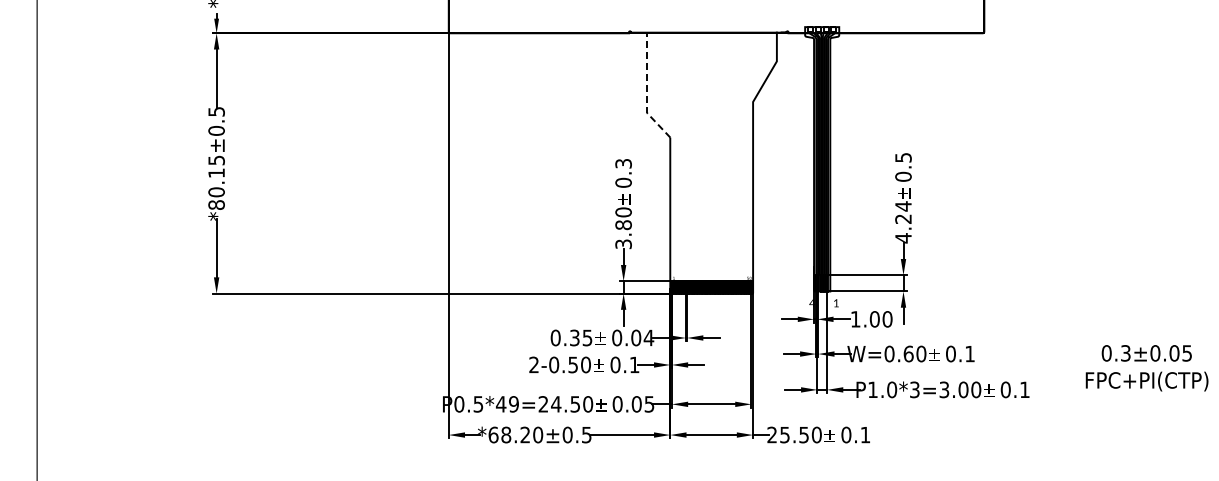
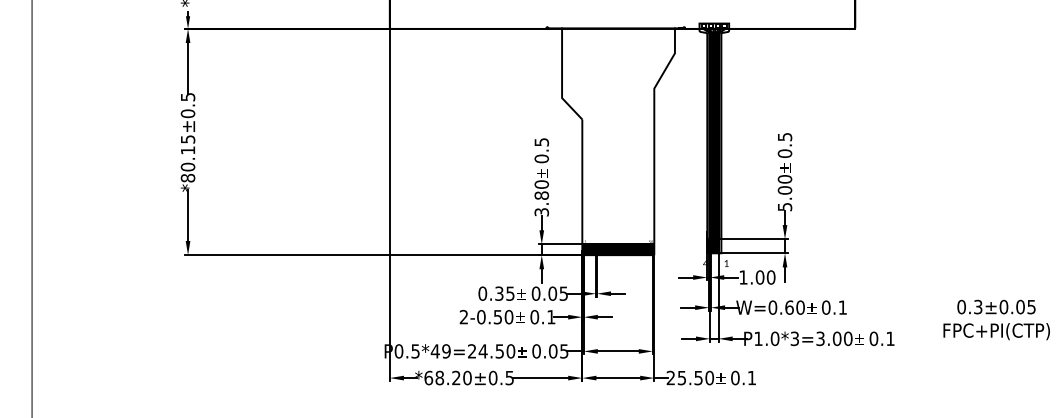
line: (646, 90) -> (561, 78), dashed -> solid
text: (623, 163) -> (541, 142), 0.3 -> 0.5
text: (903, 222) -> (785, 193), 4.24 -> 5.00
text: (648, 337) -> (563, 293), 0.04 -> 0.05

